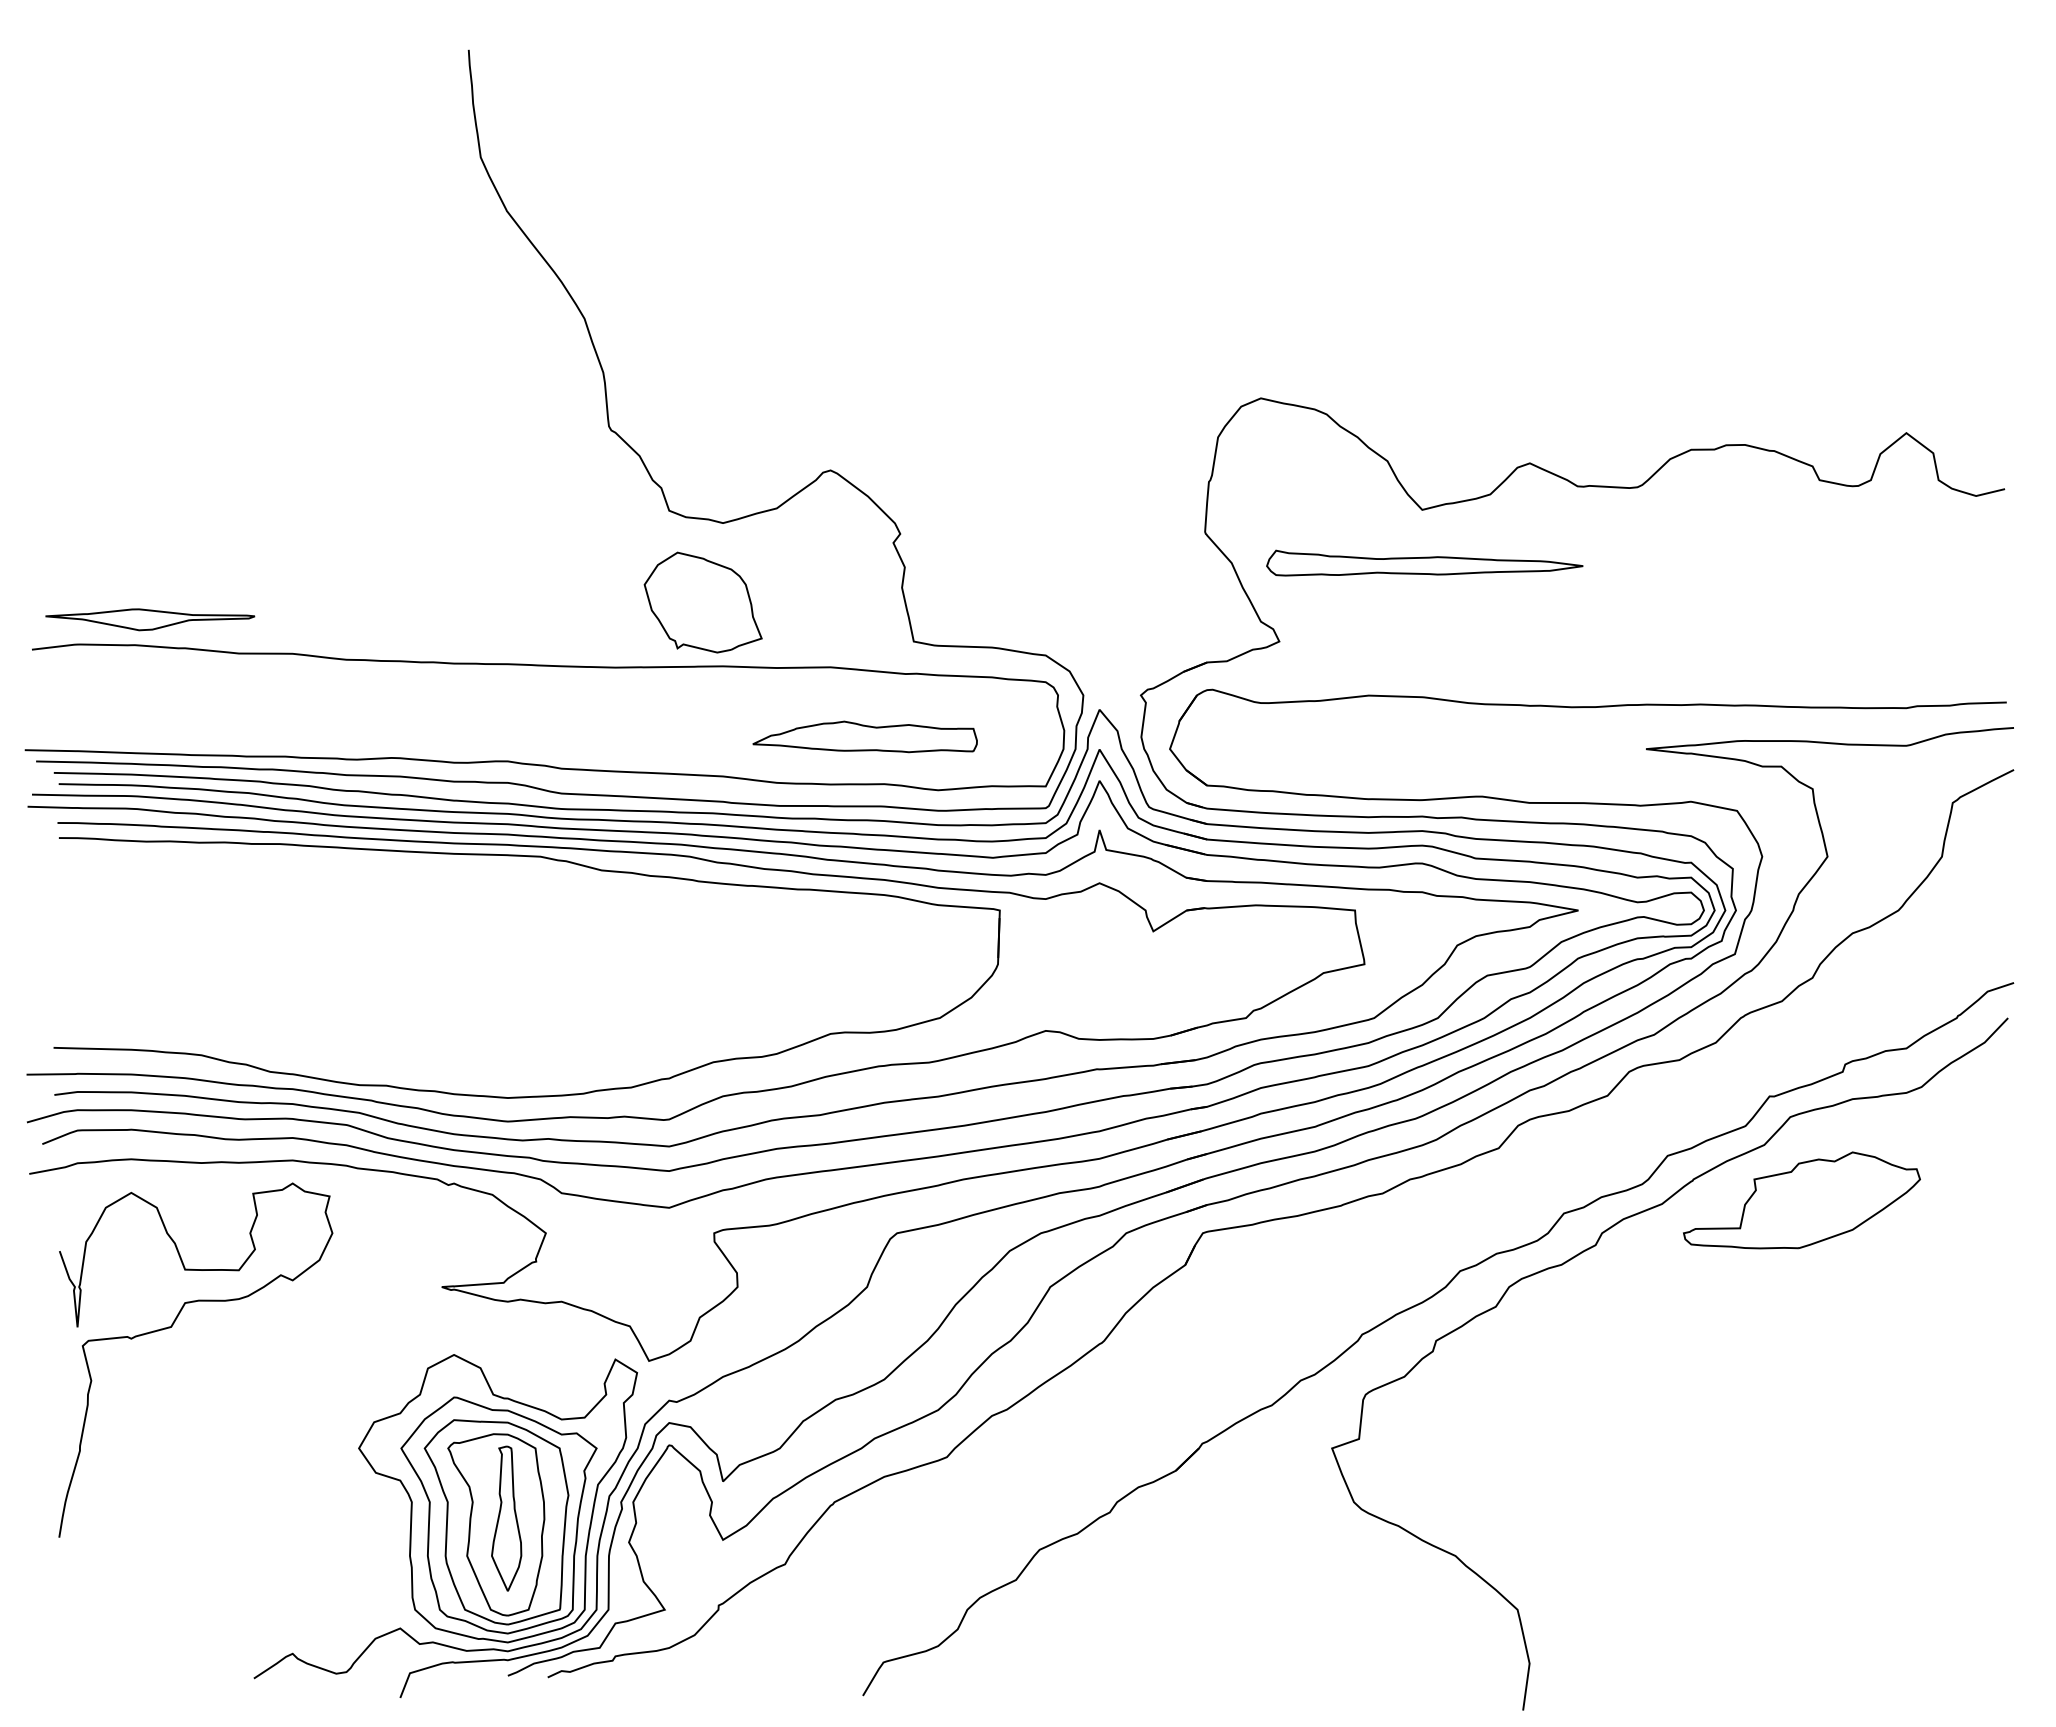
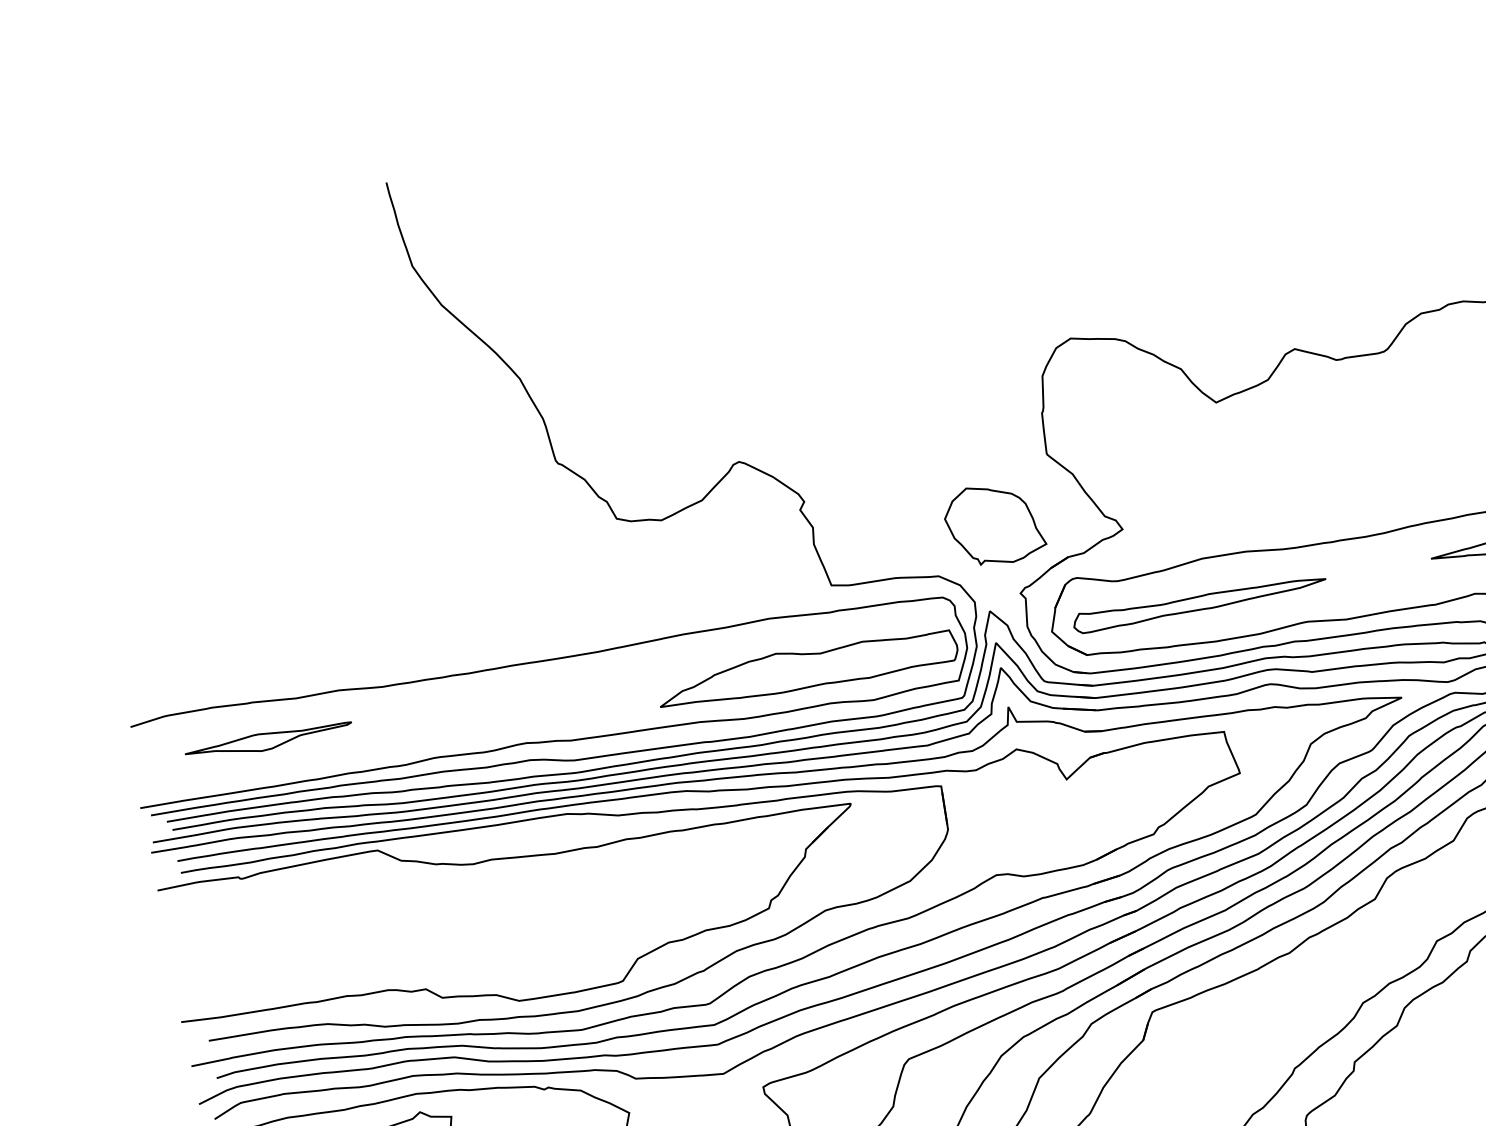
part: (1424, 562) -> (1199, 600), moved
part: (702, 602) -> (993, 524), moved
part: (150, 619) -> (269, 740), moved
part: (864, 736) -> (806, 668), size x1.67
part: (466, 898) -> (514, 858), added

